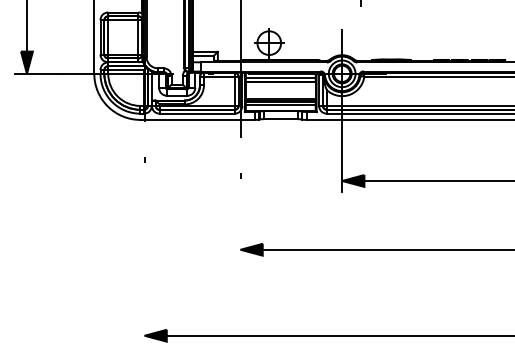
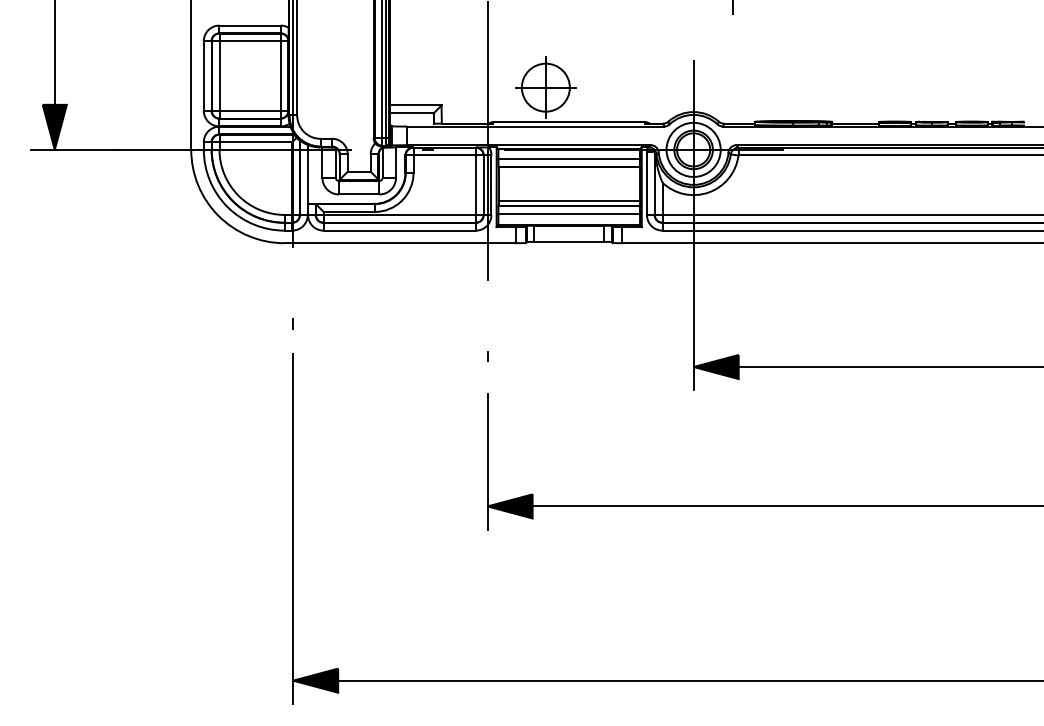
line: (240, 227) -> (487, 461), added
line: (144, 260) -> (292, 528), added

